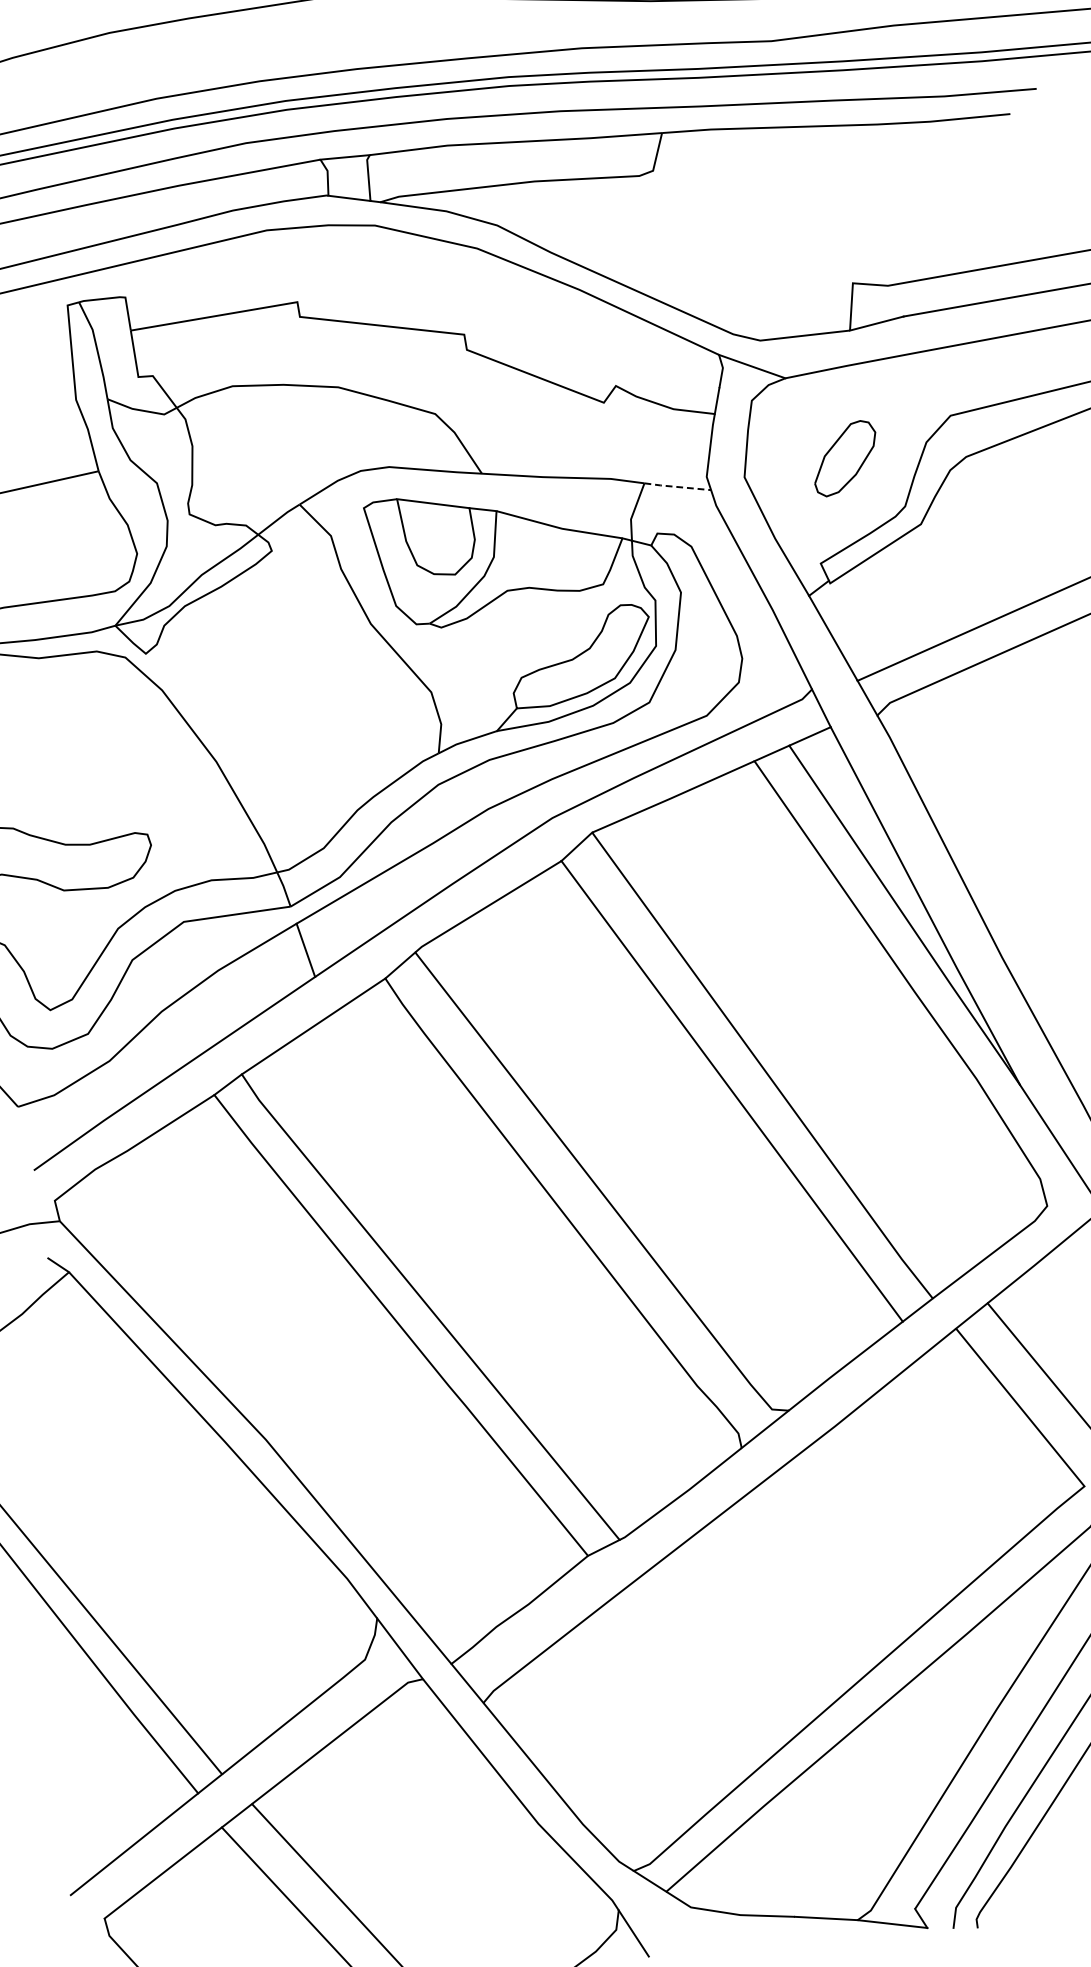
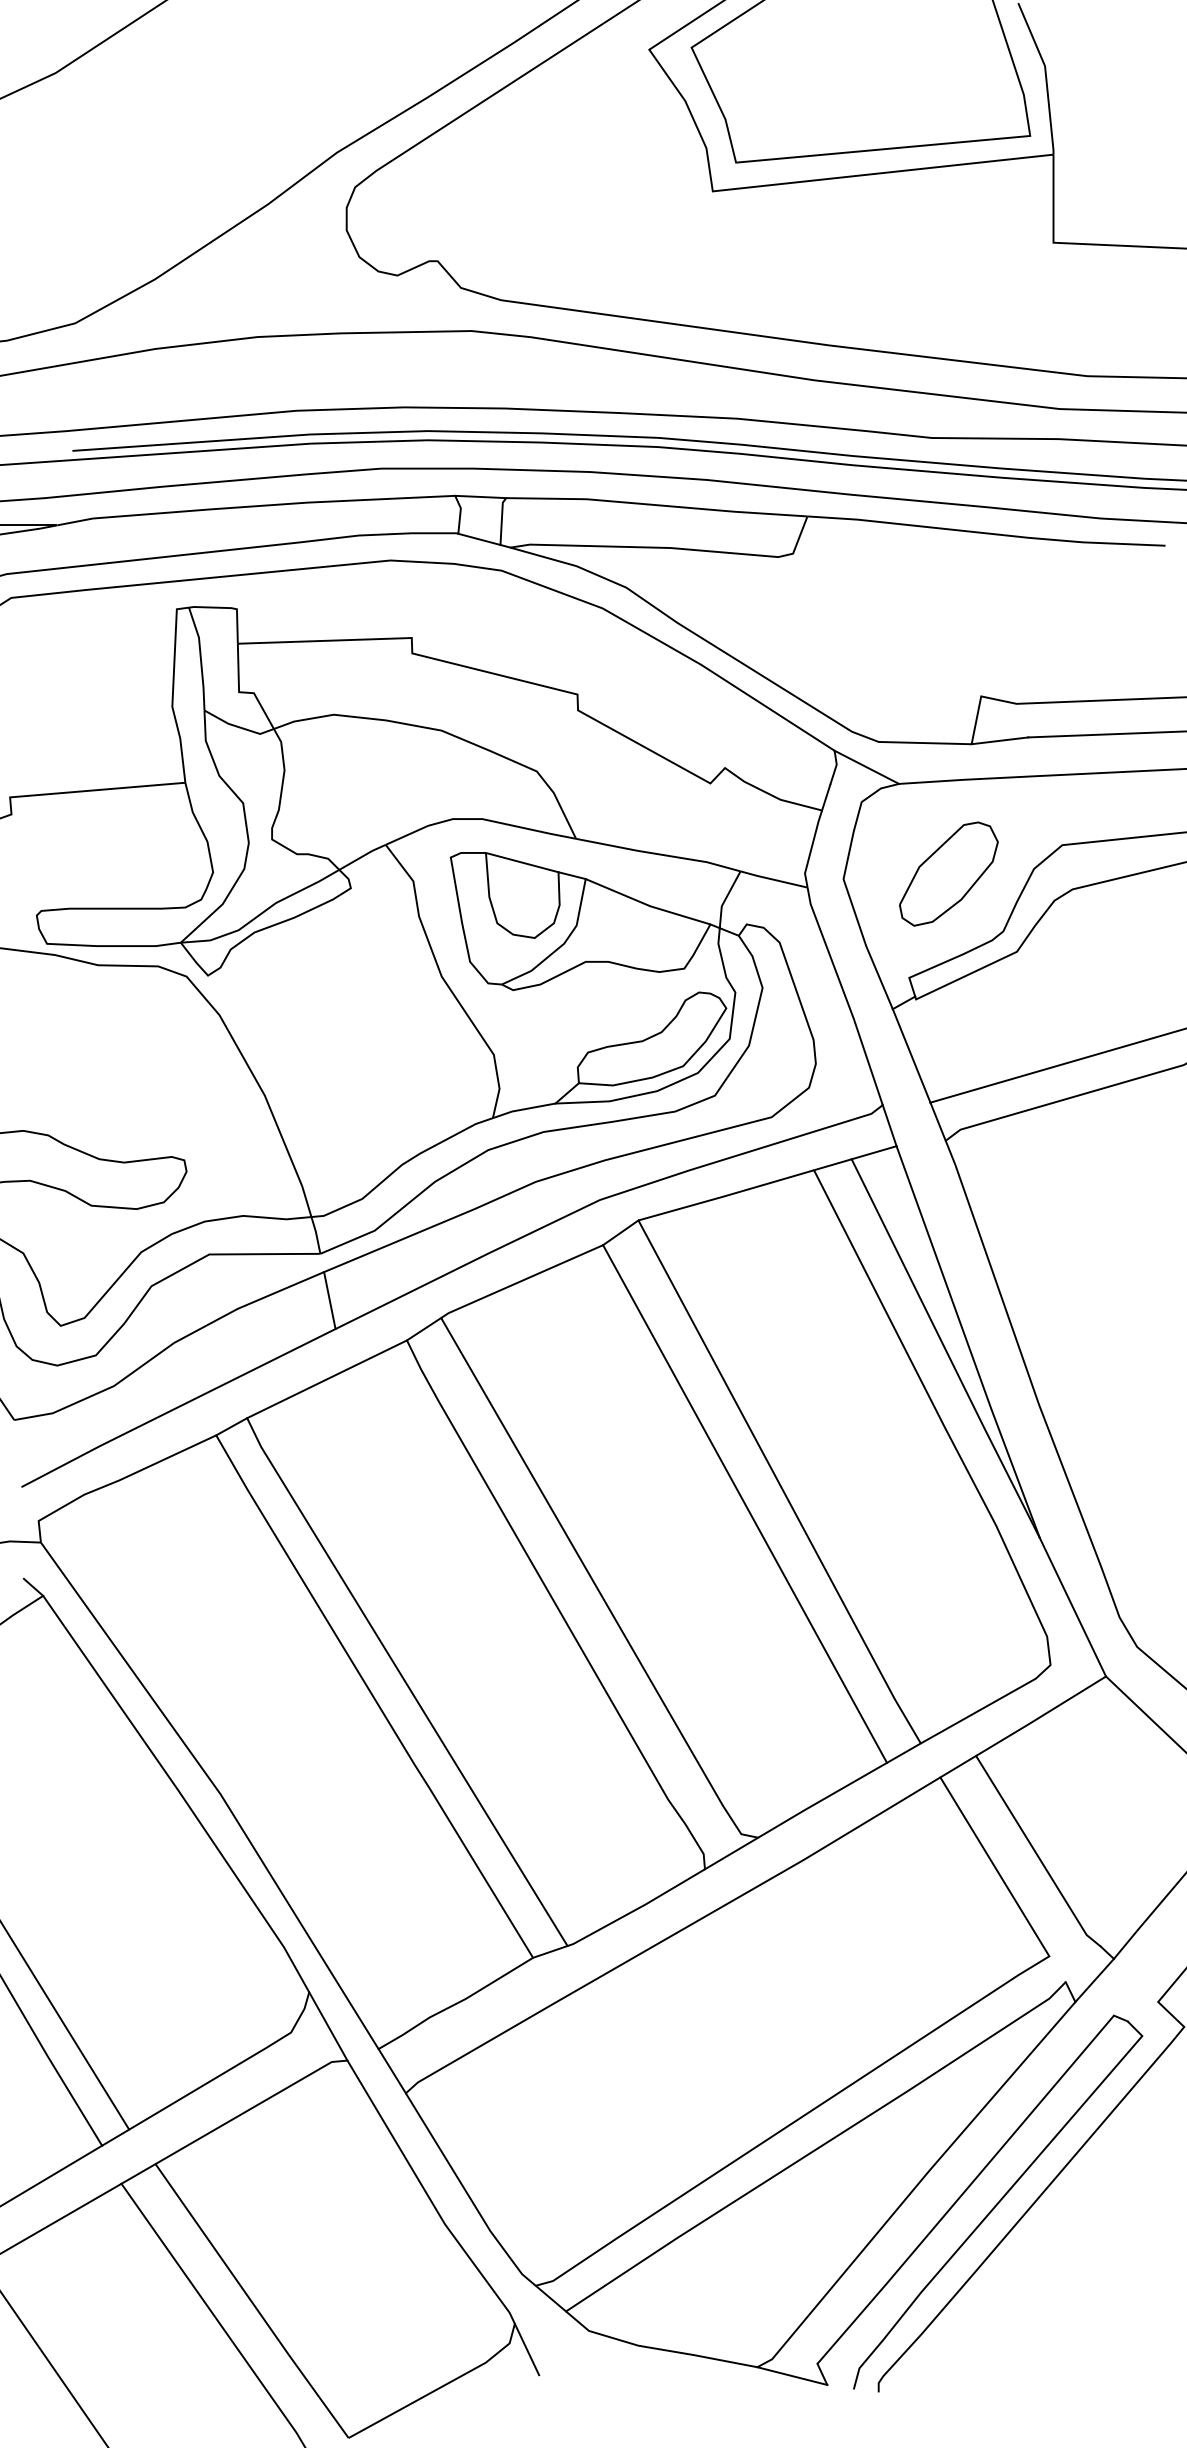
part: (844, 457) -> (948, 873), size x1.43
line: (678, 486) -> (774, 879), dashed -> solid

